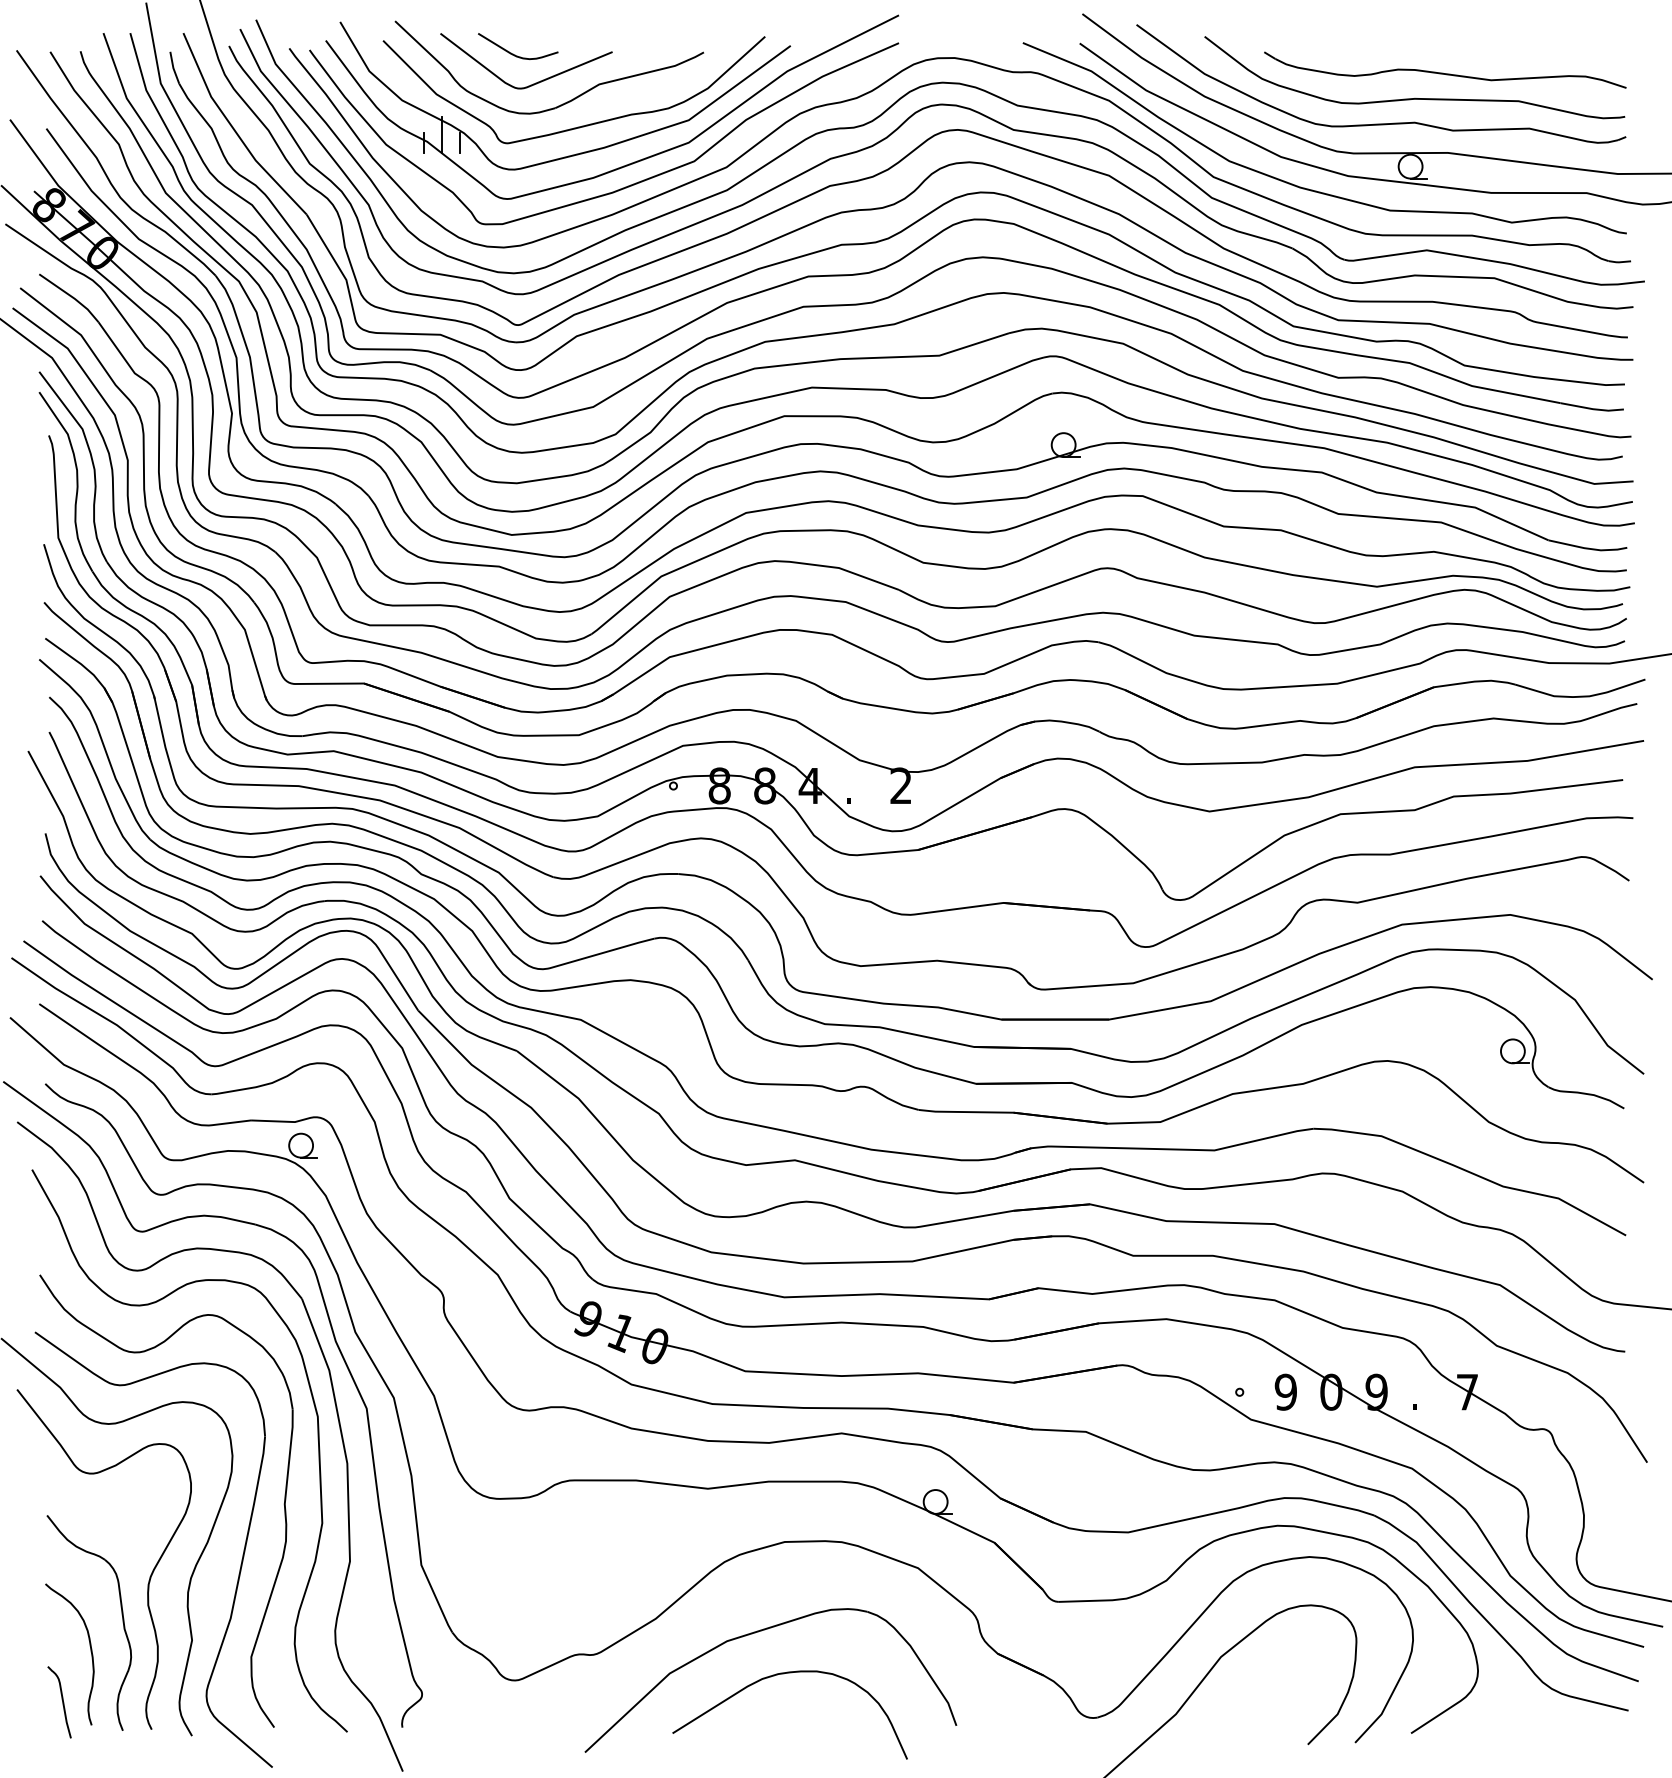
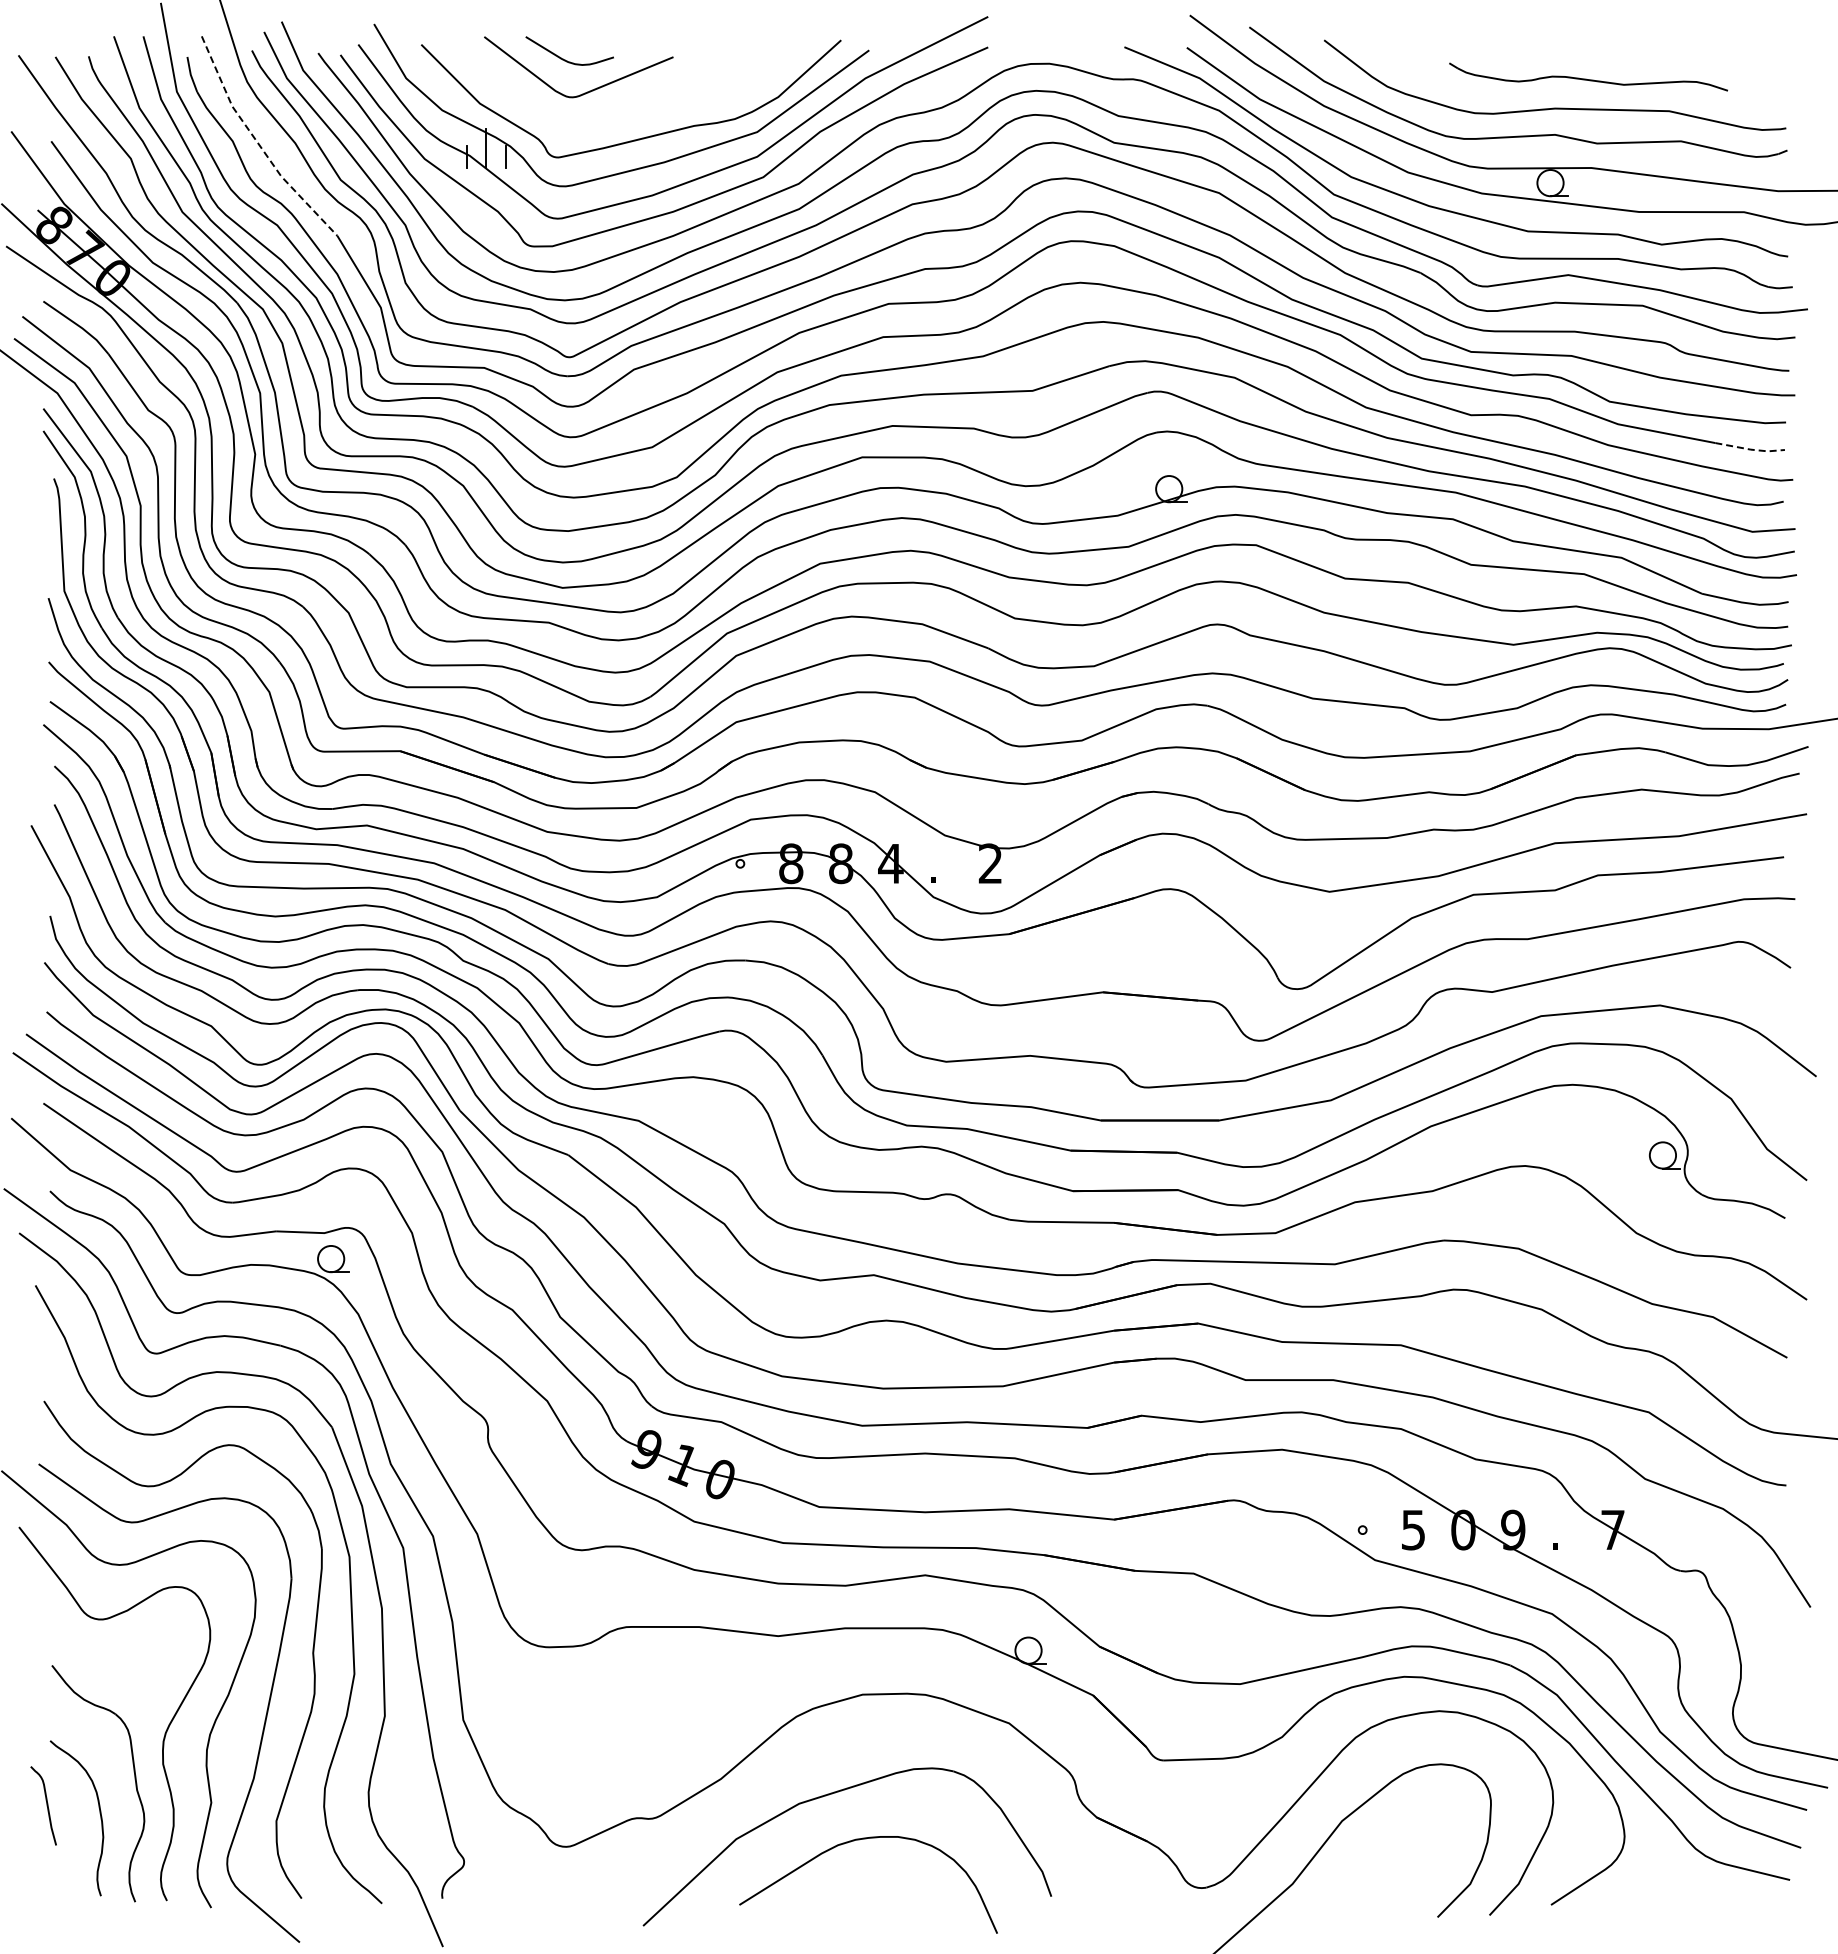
part: (1445, 69) -> (1588, 76), size x0.7
part: (567, 101) -> (623, 111), removed
line: (235, 130) -> (258, 143), solid -> dashed
line: (1592, 409) -> (1750, 449), solid -> dashed
text: (1285, 1391) -> (1413, 1529), 9 -> 5
curve: (62, 1701) -> (46, 1805), moved

